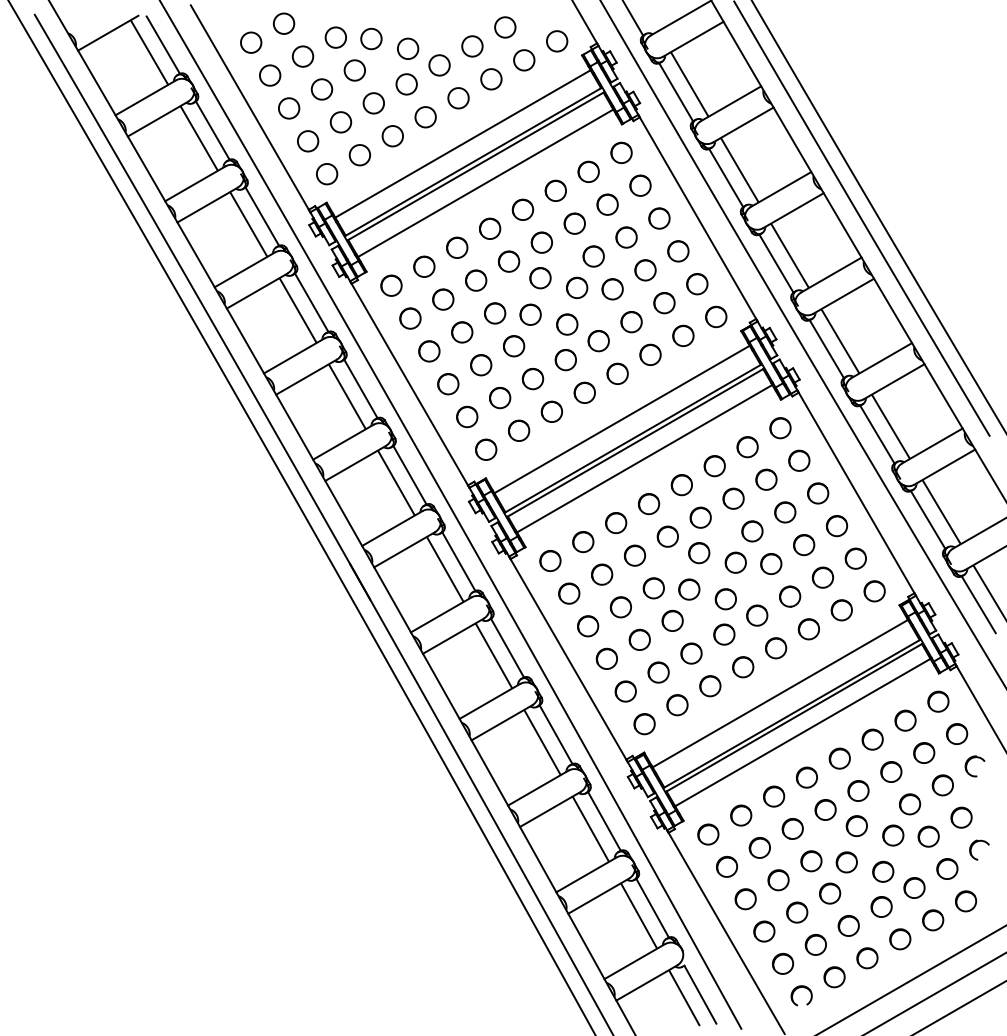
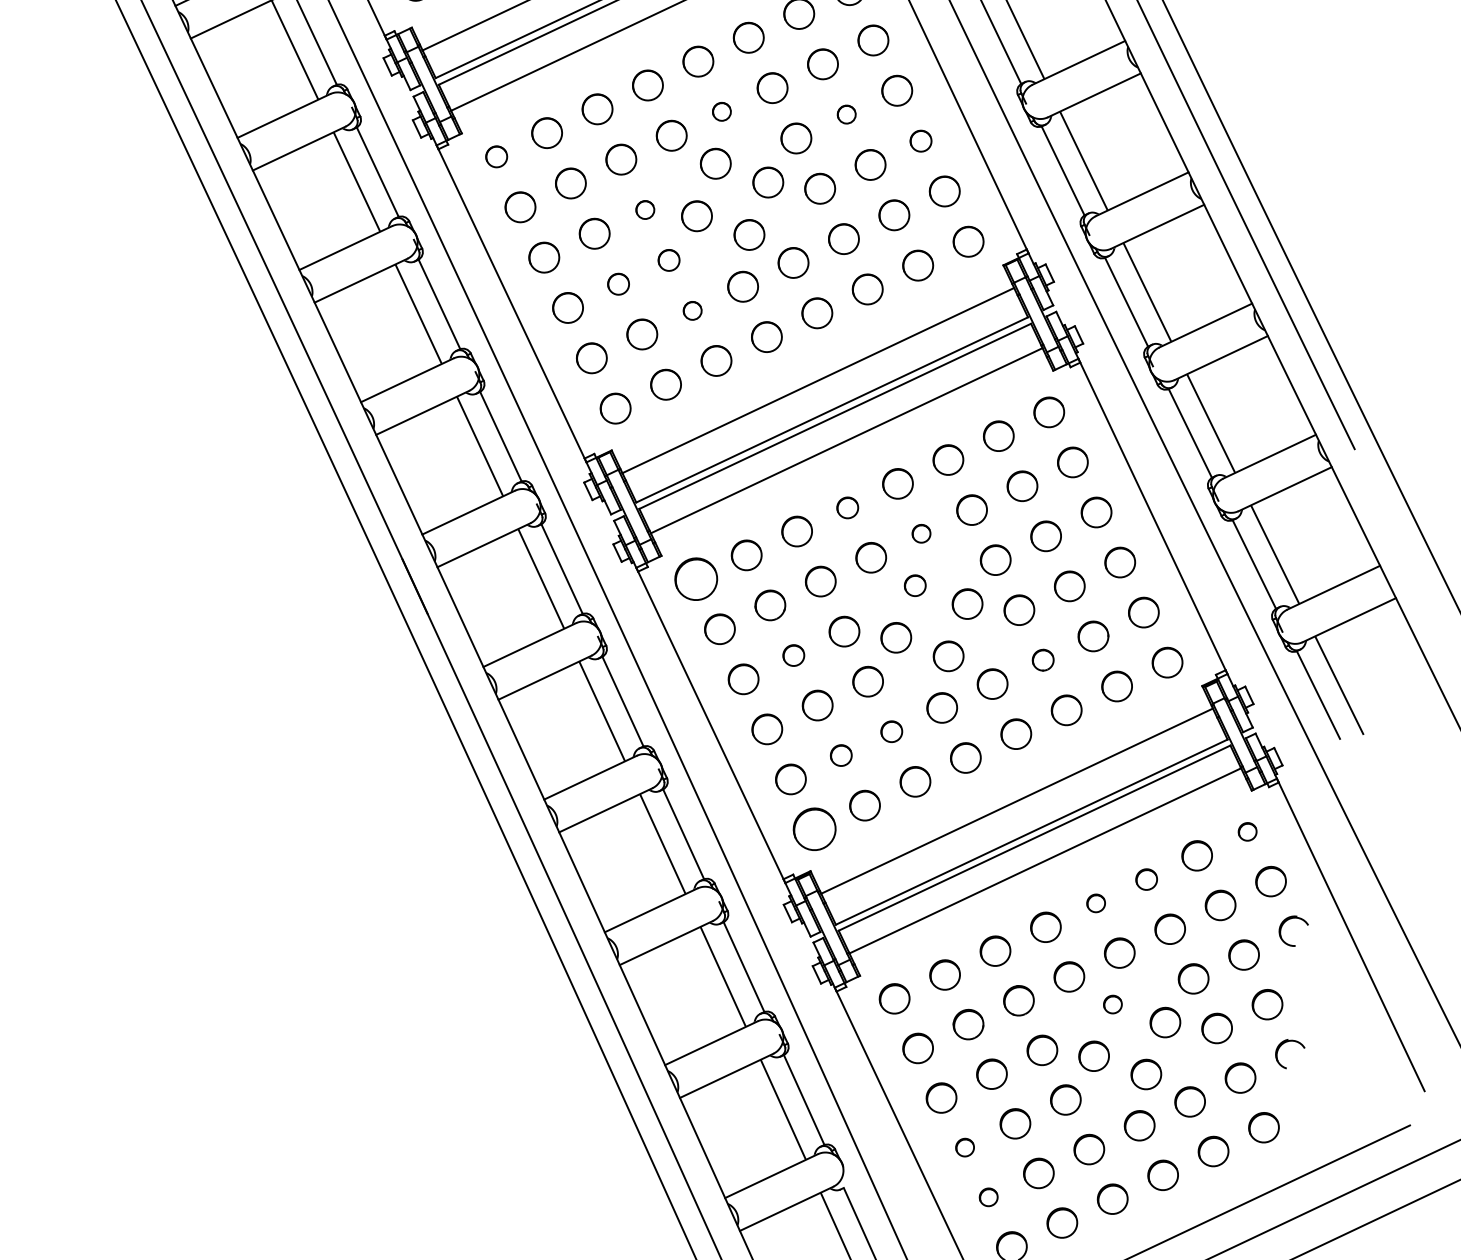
circle: (626, 237) -> (846, 114), size x0.6
circle: (541, 242) -> (721, 111), size x0.6
circle: (678, 251) -> (921, 141), size x0.7
circle: (391, 285) -> (496, 156), size x0.7
circle: (495, 313) -> (645, 210), size x0.6
circle: (514, 346) -> (669, 260), size x0.7
circle: (481, 365) -> (618, 284), size x0.7
part: (532, 379) -> (691, 311), size x0.6
part: (649, 504) -> (848, 508), size x0.7
part: (700, 517) -> (921, 533), size x0.6
part: (699, 553) -> (915, 586), size x0.7
part: (550, 560) -> (696, 578), size x1.4
part: (790, 596) -> (1043, 660), size x0.7
part: (620, 607) -> (793, 655), size x0.7
part: (691, 653) -> (891, 731), size x0.7
part: (658, 672) -> (841, 755), size x0.7
part: (938, 701) -> (1247, 831), size x0.6
part: (644, 724) -> (814, 829), size x1.4
part: (872, 739) -> (1146, 879), size x0.7
part: (839, 758) -> (1095, 903), size x0.6
part: (856, 826) -> (1112, 1004), size x0.6
part: (764, 931) -> (965, 1147), size x0.6
part: (783, 963) -> (989, 1196), size x0.6

